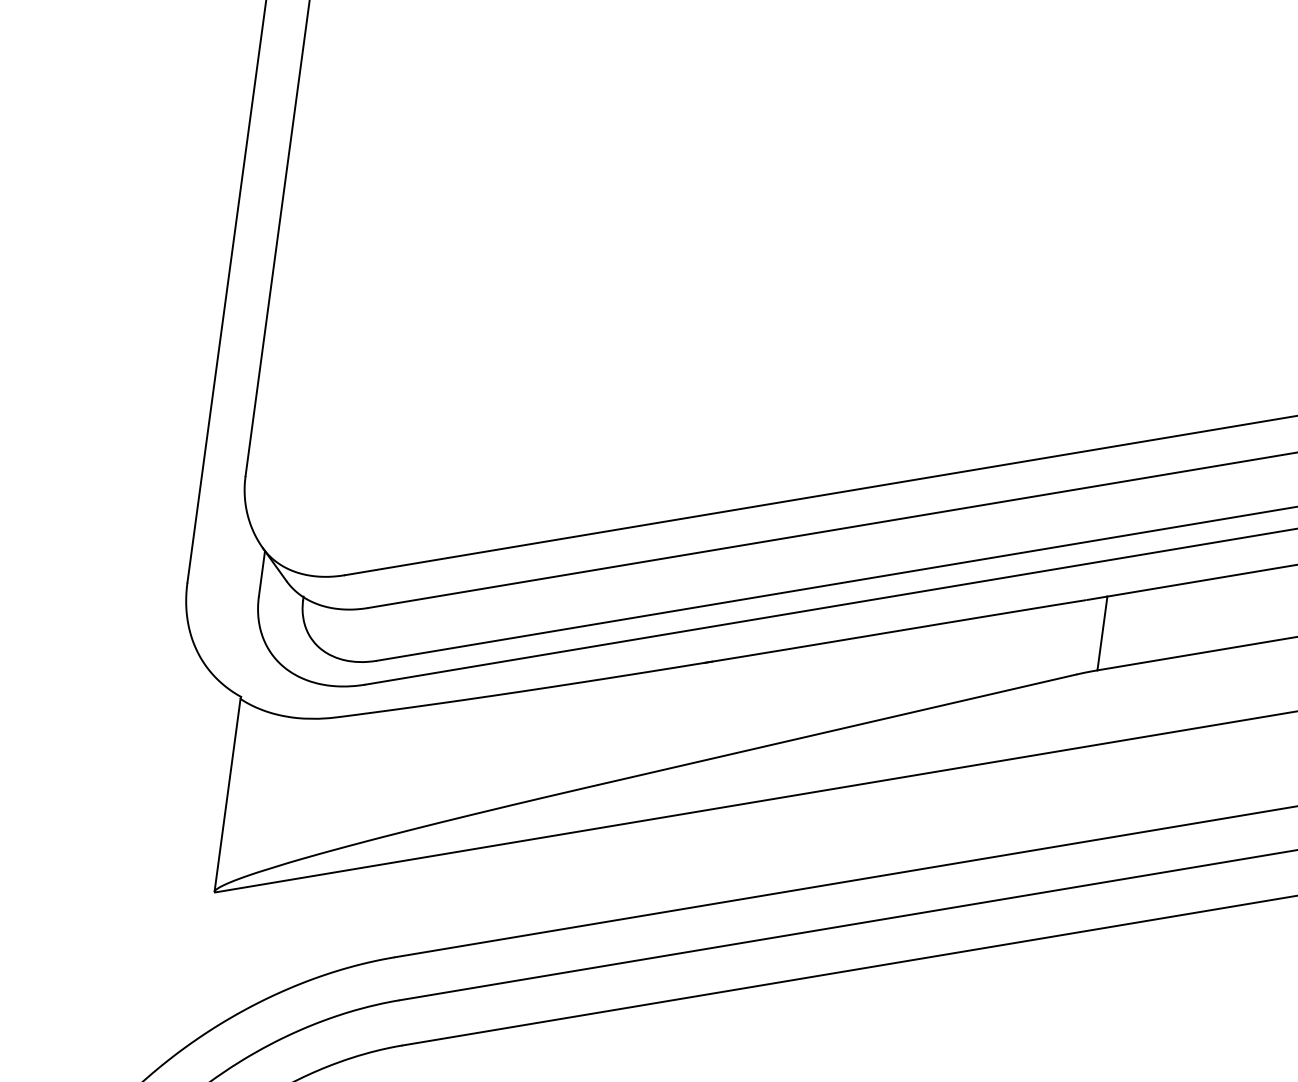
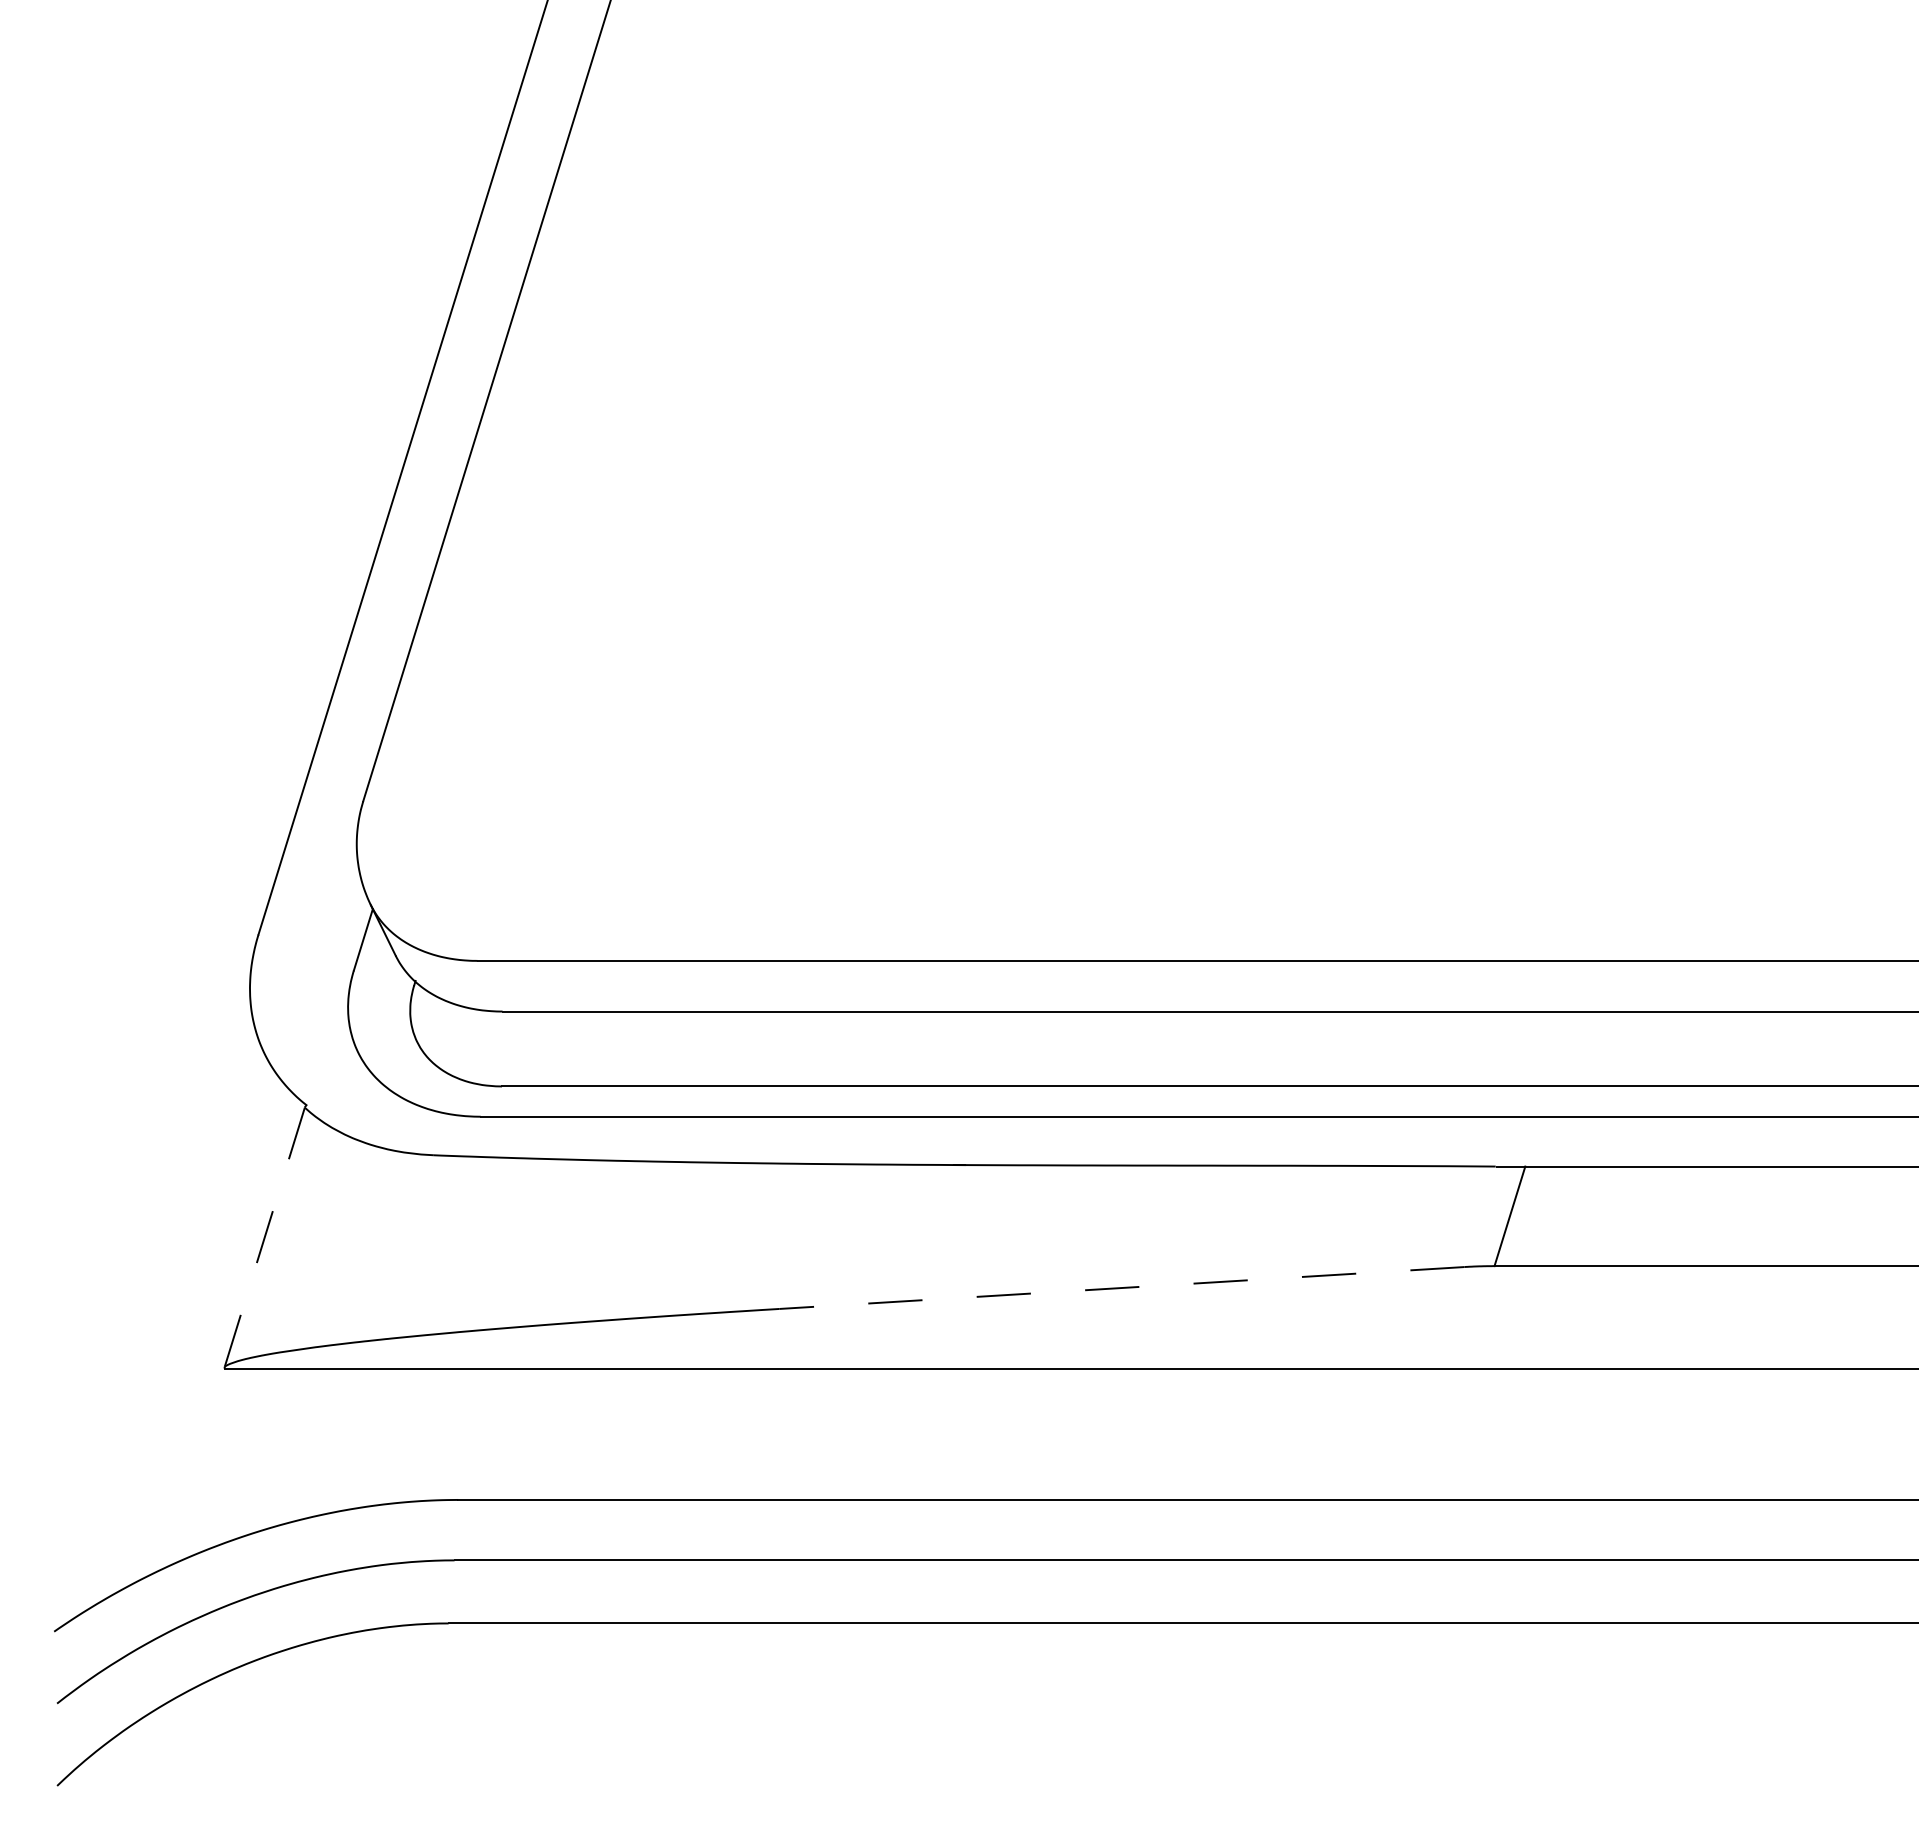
line: (837, 730) -> (1121, 1288), solid -> dashed
line: (227, 795) -> (264, 1237), solid -> dashed

